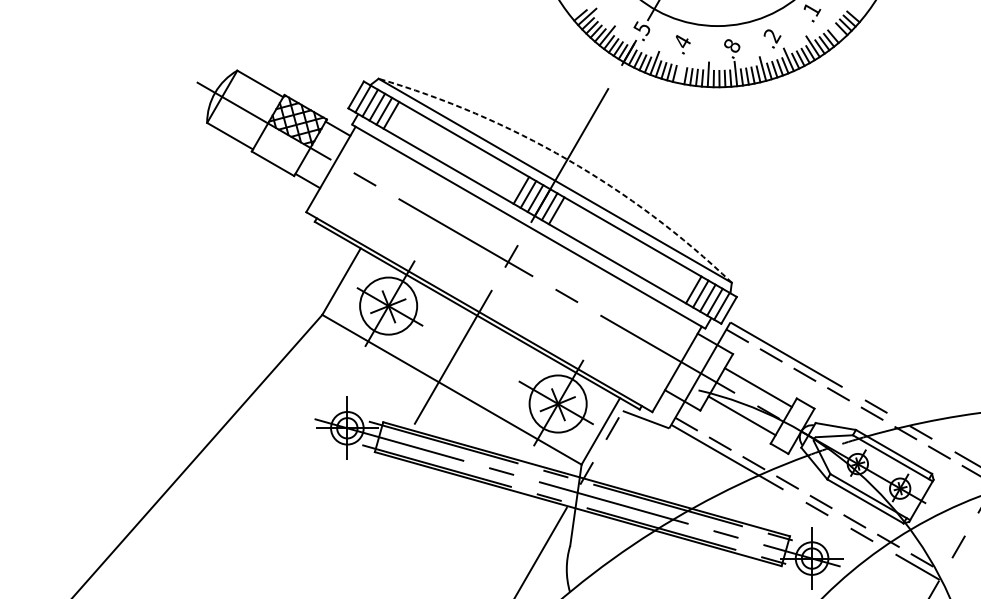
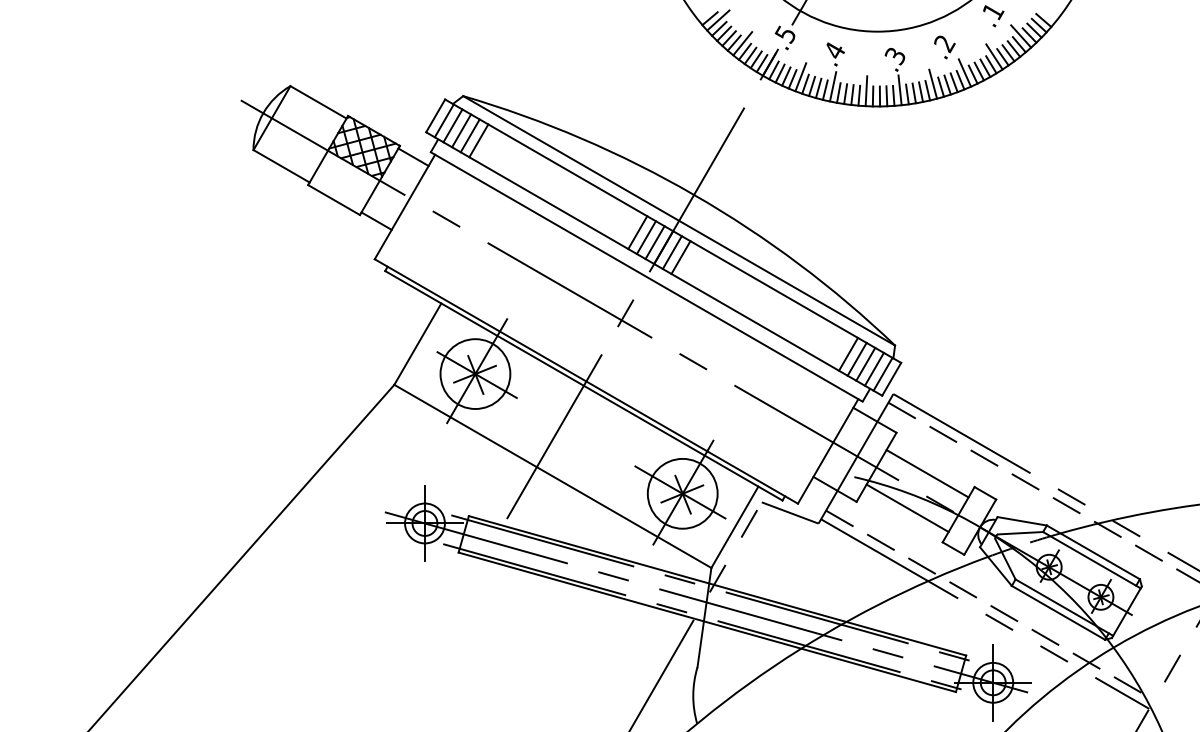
line: (835, 30) -> (1021, 36), added
text: (731, 46) -> (894, 56), .8 -> .3
line: (680, 70) -> (832, 86), added
arc: (567, 159) -> (694, 194), dashed -> solid

